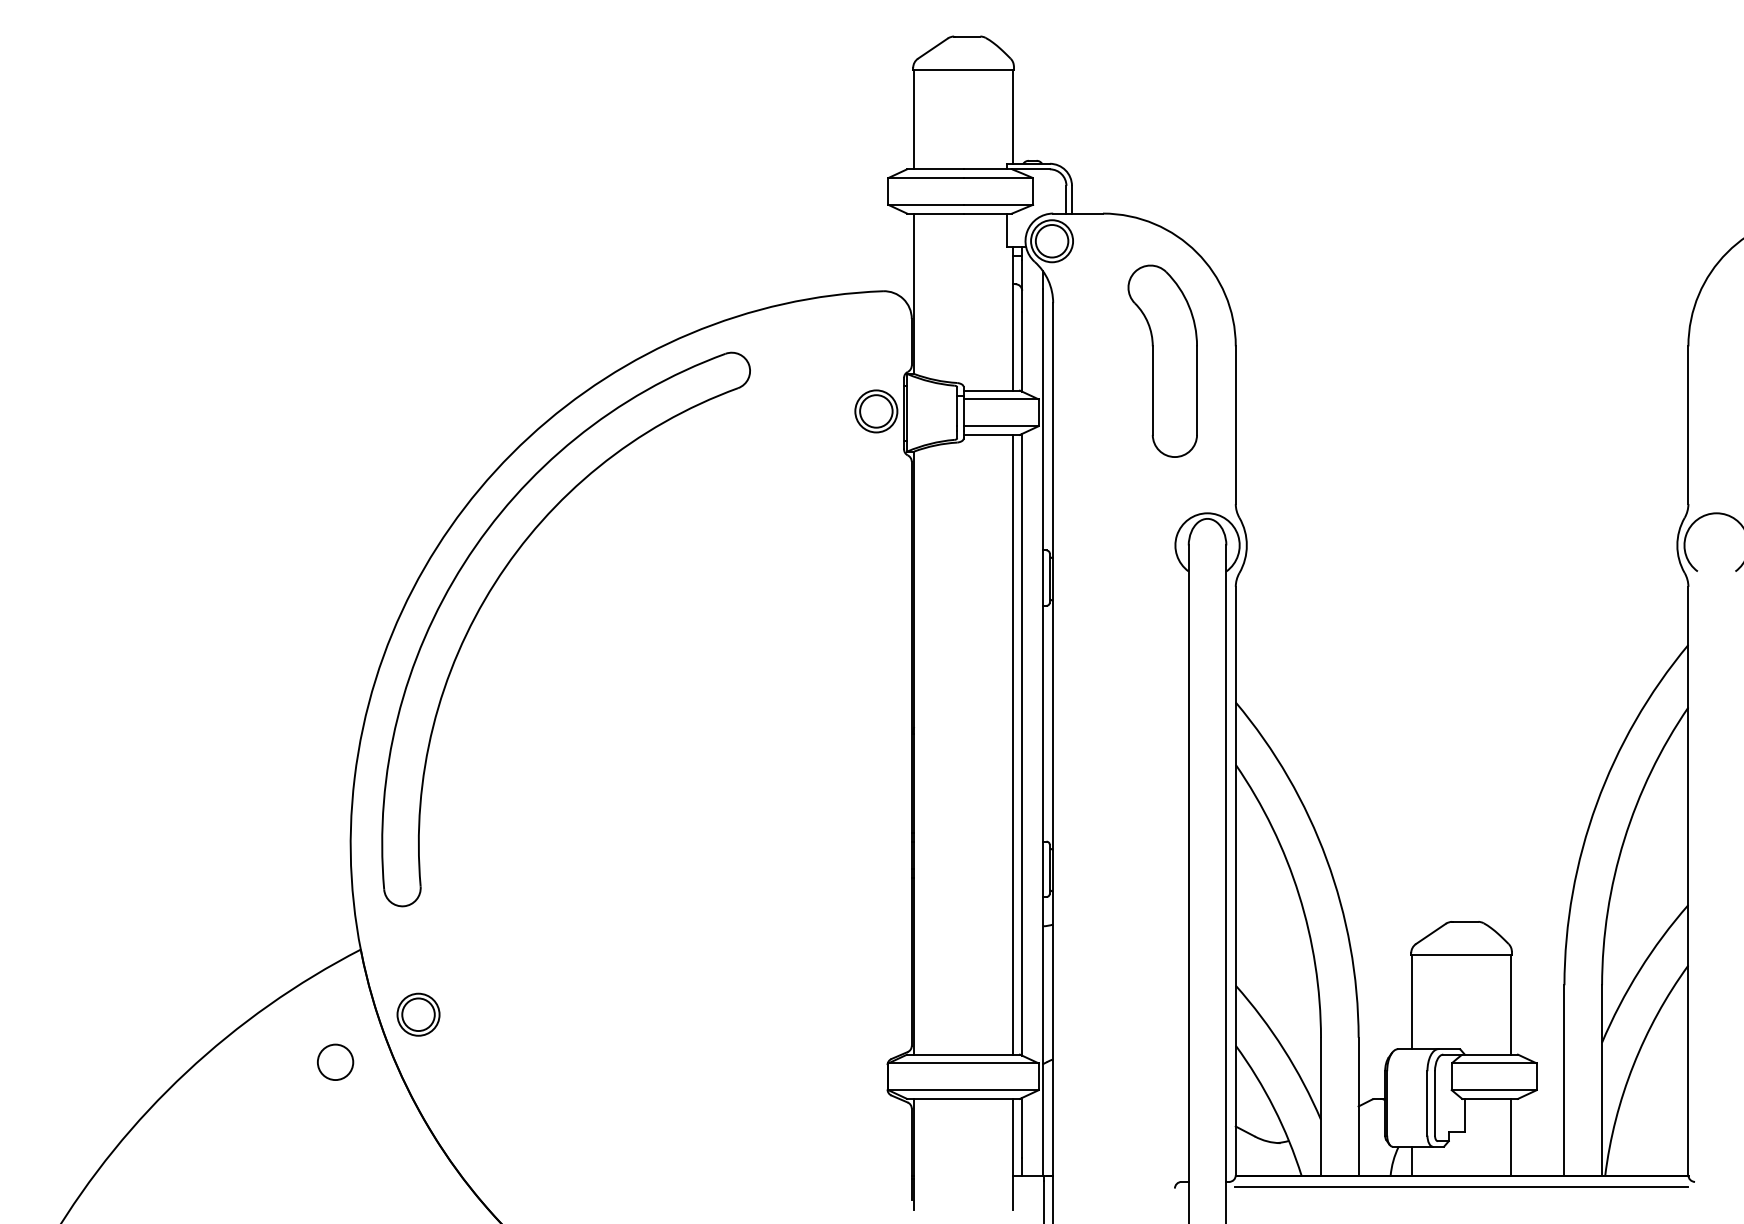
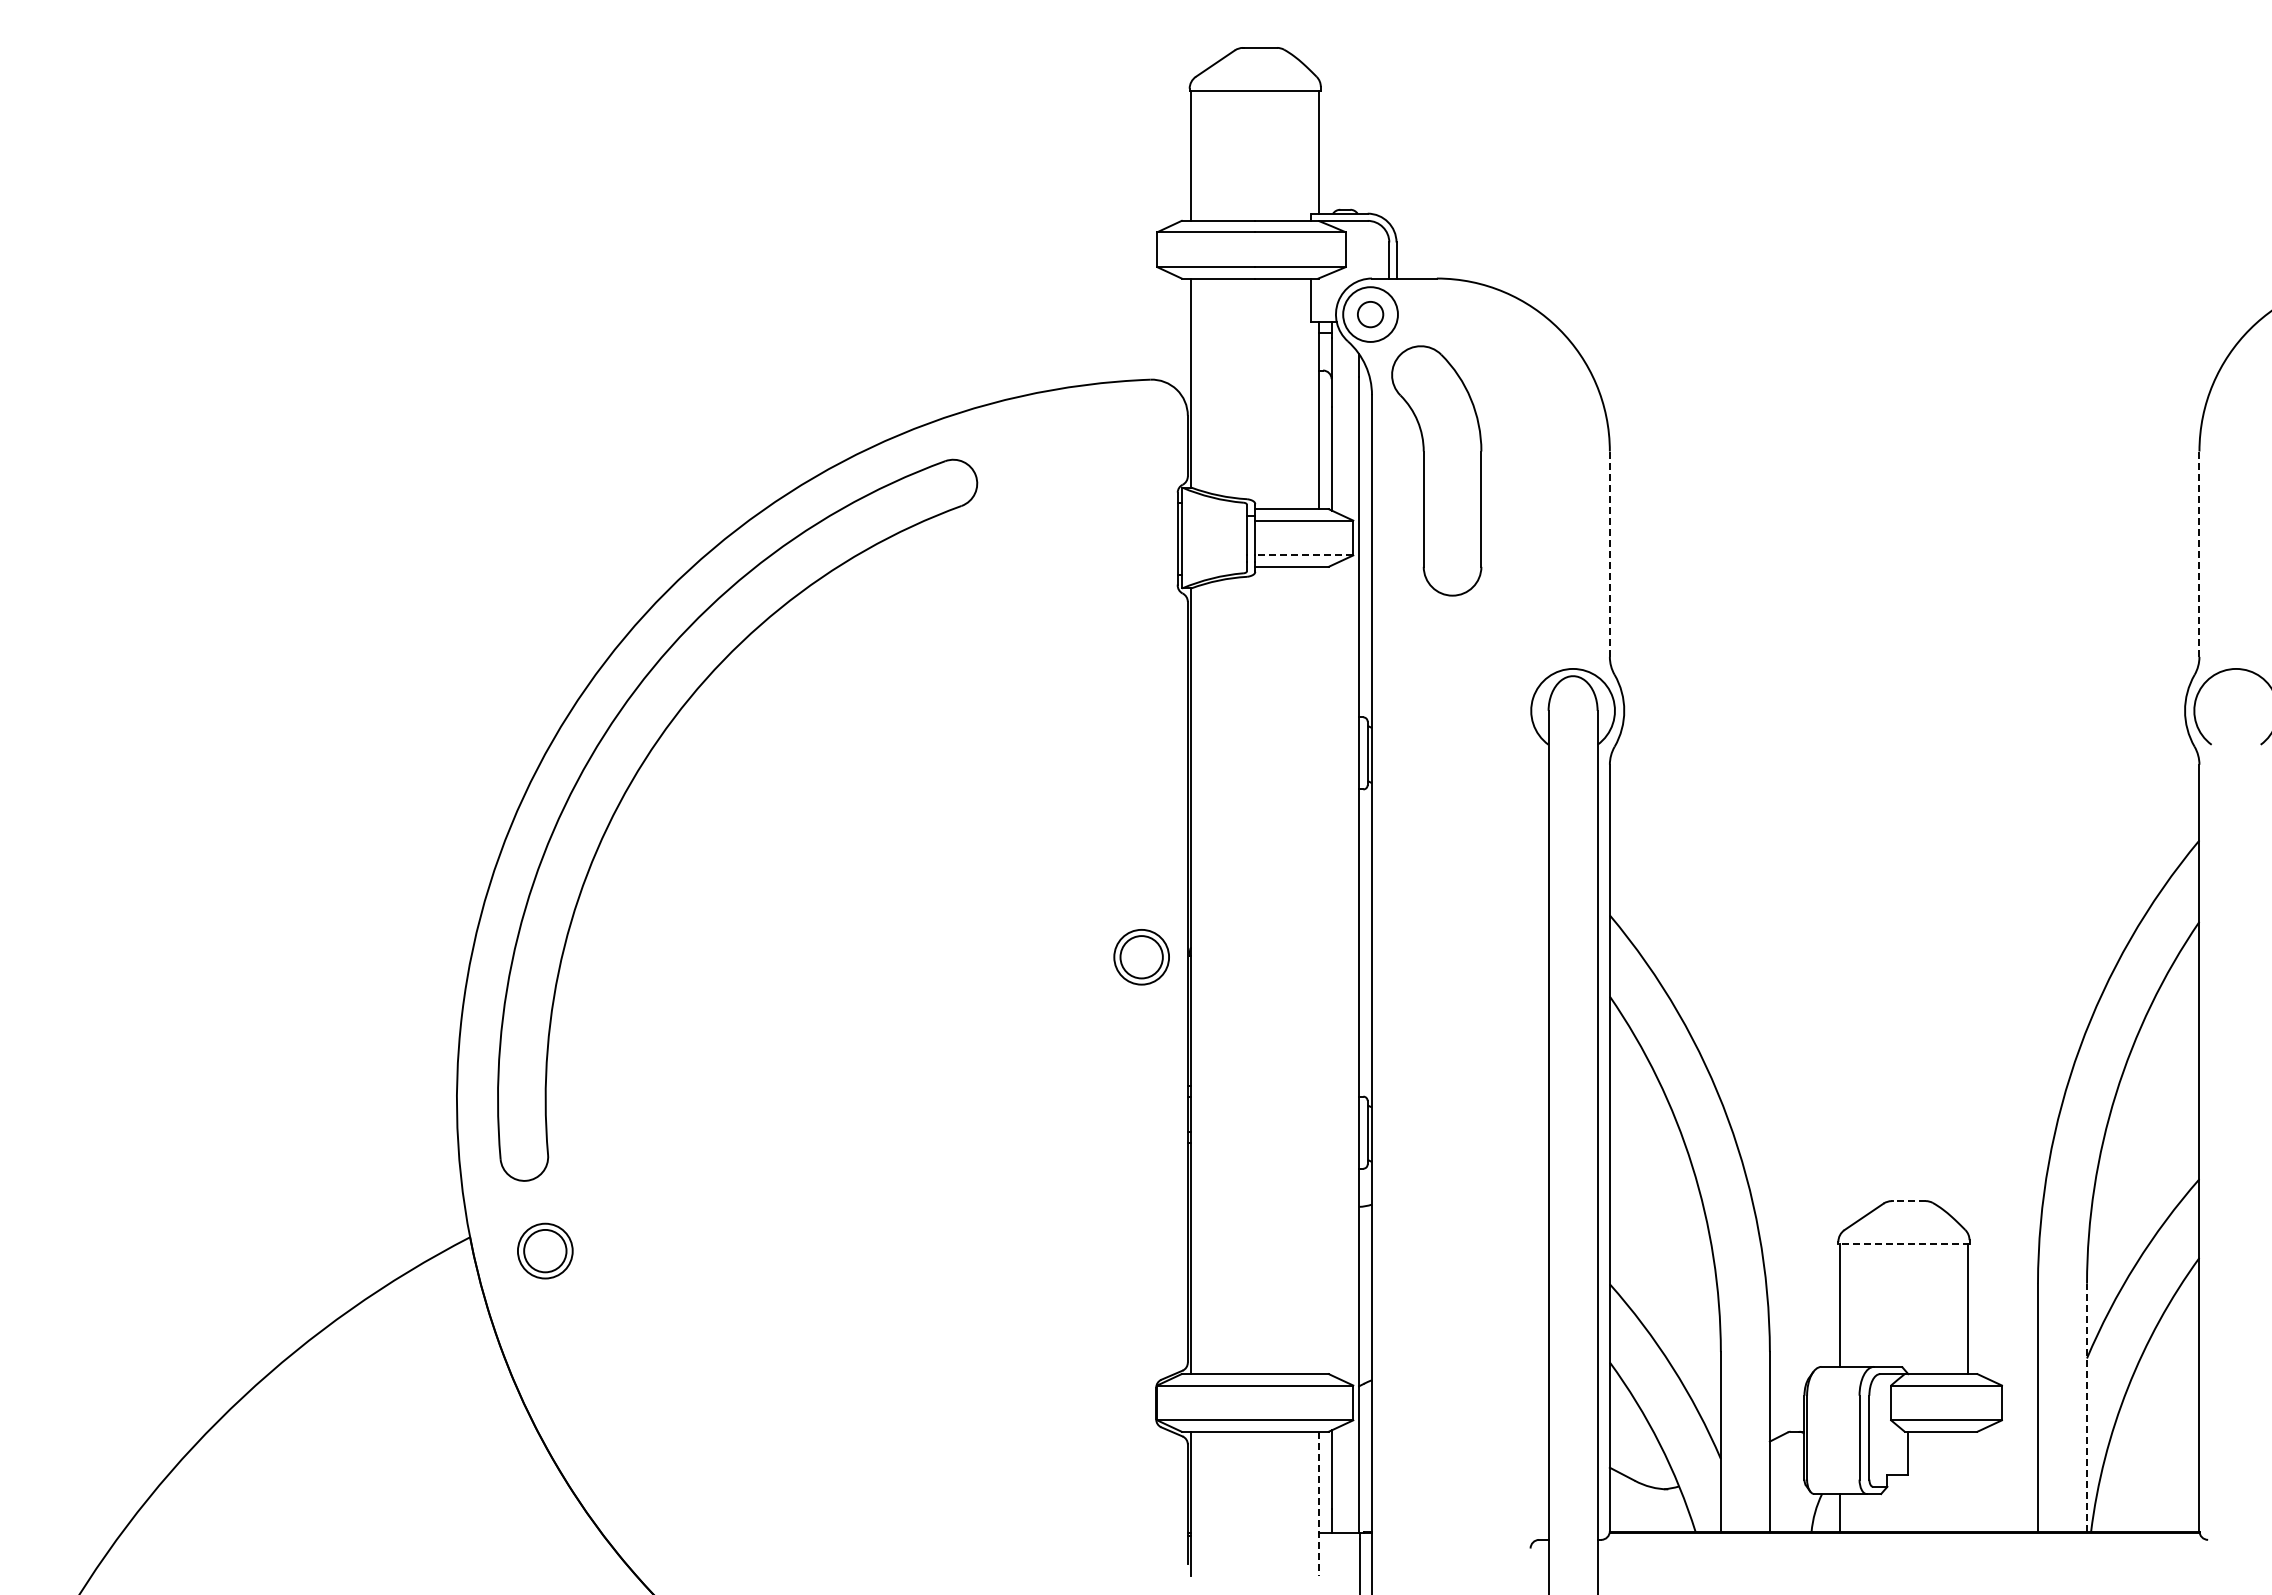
circle: (1052, 241) -> (1370, 314), size x0.6
part: (1162, 360) -> (1436, 470), moved
part: (876, 411) -> (1141, 957), moved
line: (1235, 425) -> (1609, 554), solid -> dashed
line: (1688, 425) -> (2199, 554), solid -> dashed
line: (1000, 426) -> (1303, 555), solid -> dashed
line: (1012, 744) -> (1319, 970), removed
line: (1022, 744) -> (1331, 970), removed
line: (1465, 922) -> (1908, 1201), solid -> dashed
line: (1461, 955) -> (1903, 1244), solid -> dashed
part: (418, 1014) -> (545, 1250), moved
circle: (335, 1062) -> (437, 1384), removed
line: (1602, 1080) -> (2087, 1407), solid -> dashed
line: (1511, 1137) -> (1968, 1481), removed
line: (1012, 1154) -> (1319, 1504), solid -> dashed
line: (1461, 1187) -> (1903, 1547), removed

